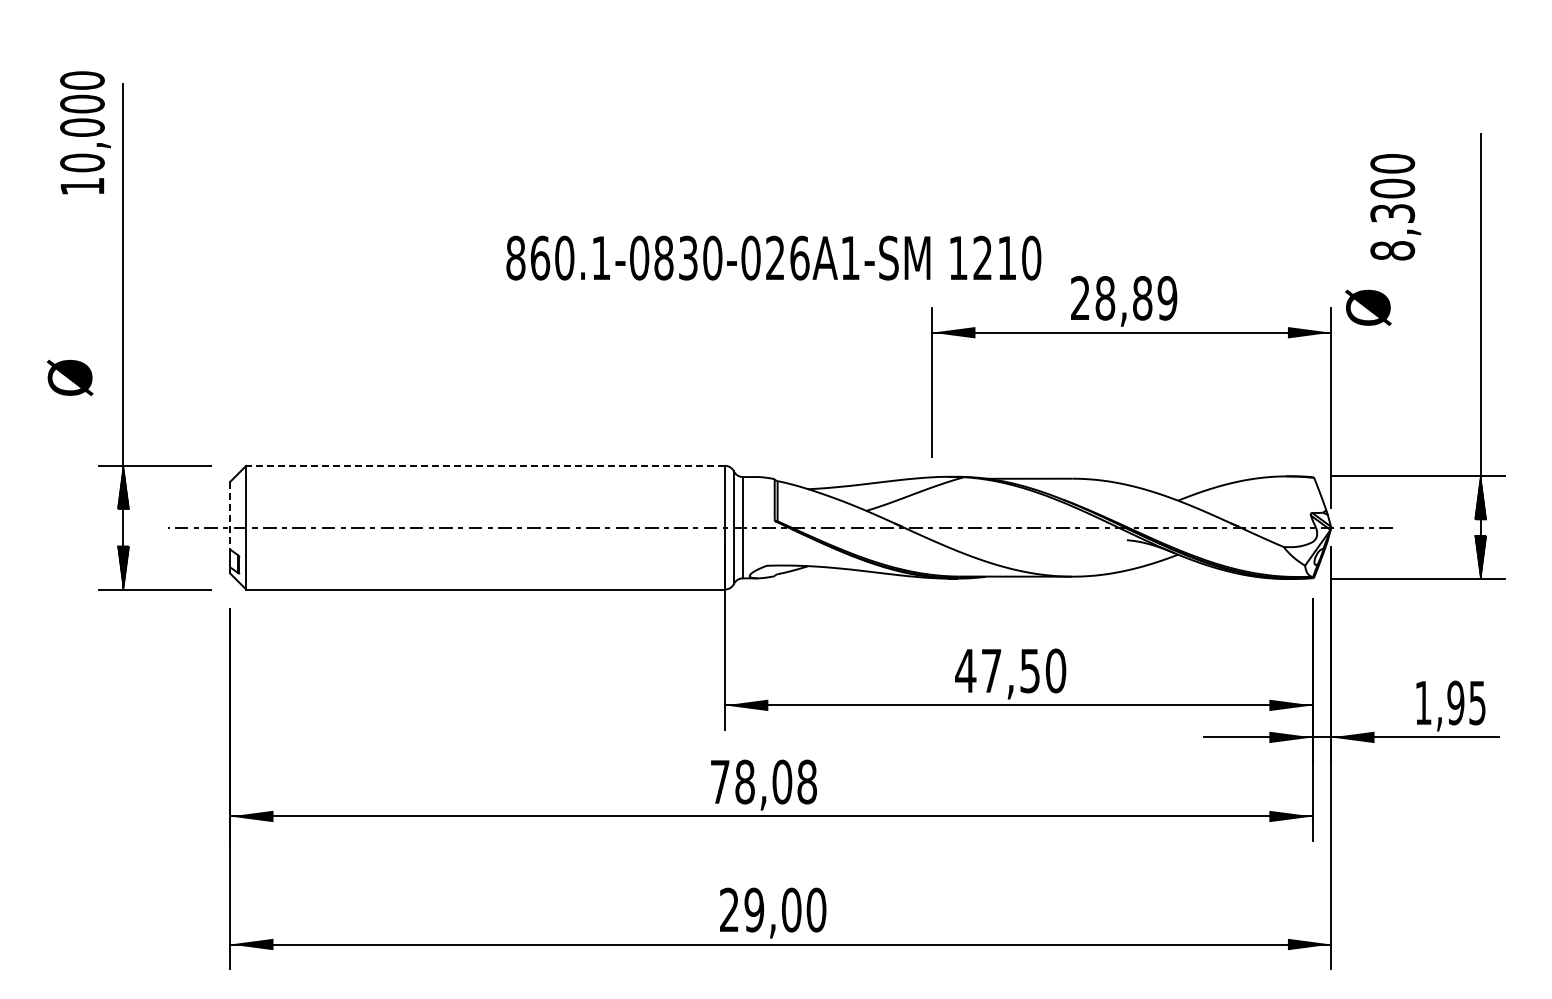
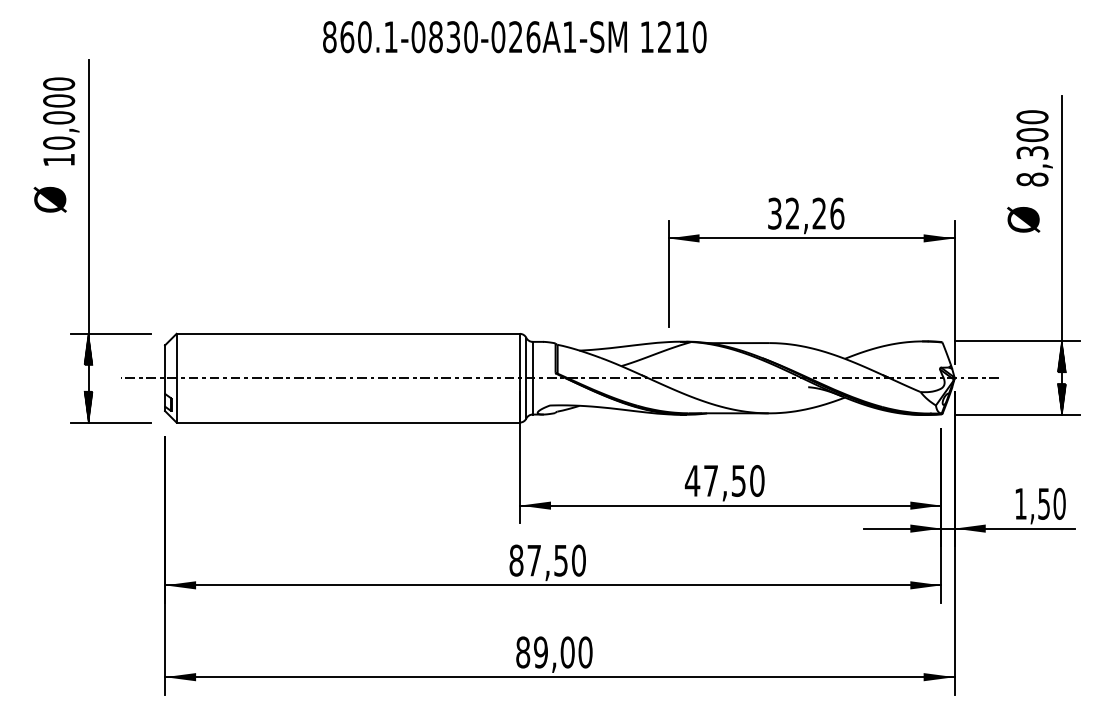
text: (85, 132) -> (61, 121), moved
text: (1395, 207) -> (1034, 148), moved
text: (773, 257) -> (514, 36), moved
text: (1124, 297) -> (806, 213), 28,89 -> 32,26
text: (1368, 307) -> (1023, 219), moved
text: (69, 377) -> (49, 199), moved
line: (485, 465) -> (348, 333), dashed -> solid
line: (230, 515) -> (165, 369), dashed -> solid
text: (1466, 702) -> (1051, 503), 1,95 -> 1,50
text: (763, 781) -> (547, 560), 78,08 -> 87,50
text: (729, 909) -> (523, 652), 29,00 -> 89,00

